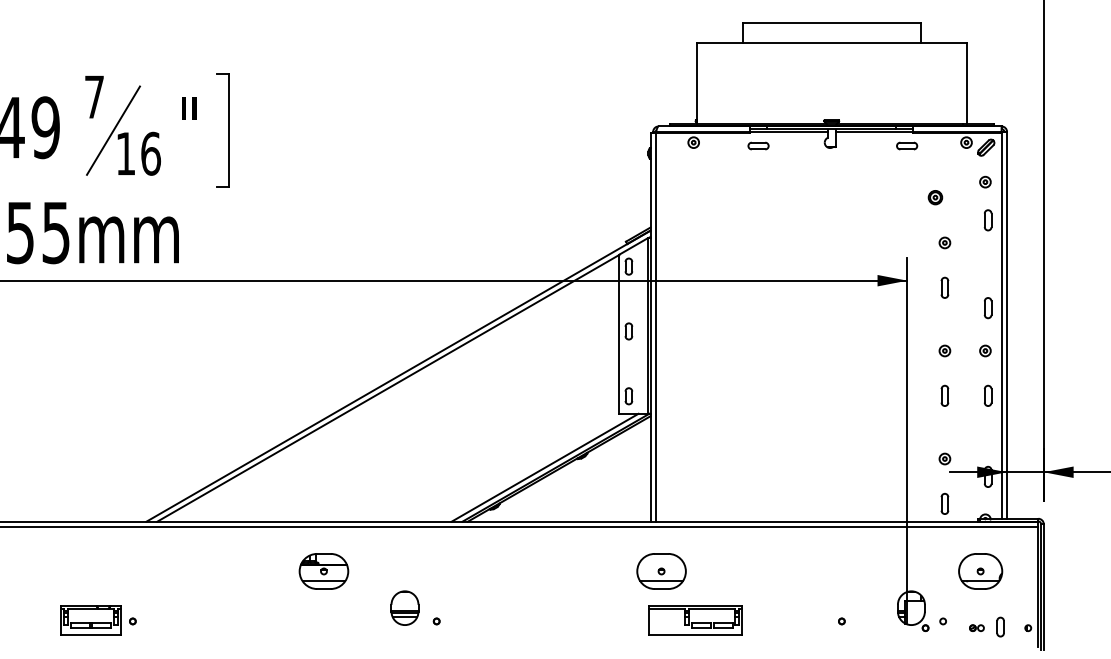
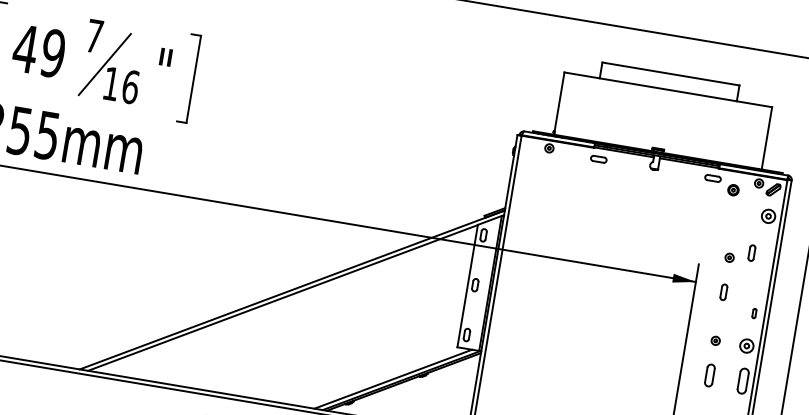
part: (985, 181) -> (768, 215), size x1.6
part: (935, 197) -> (733, 190), moved
part: (987, 220) -> (751, 253), moved
part: (987, 308) -> (753, 313), size x0.6
part: (985, 350) -> (746, 345), size x1.6
part: (944, 395) -> (709, 375), size x1.4
part: (987, 395) -> (742, 380), size x1.6

